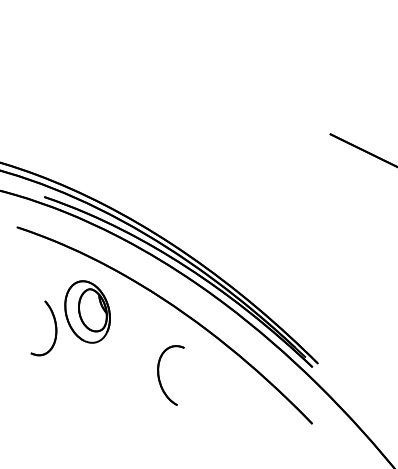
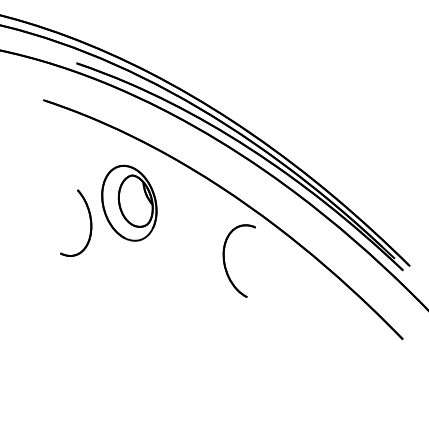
part: (160, 379) -> (226, 265), moved

